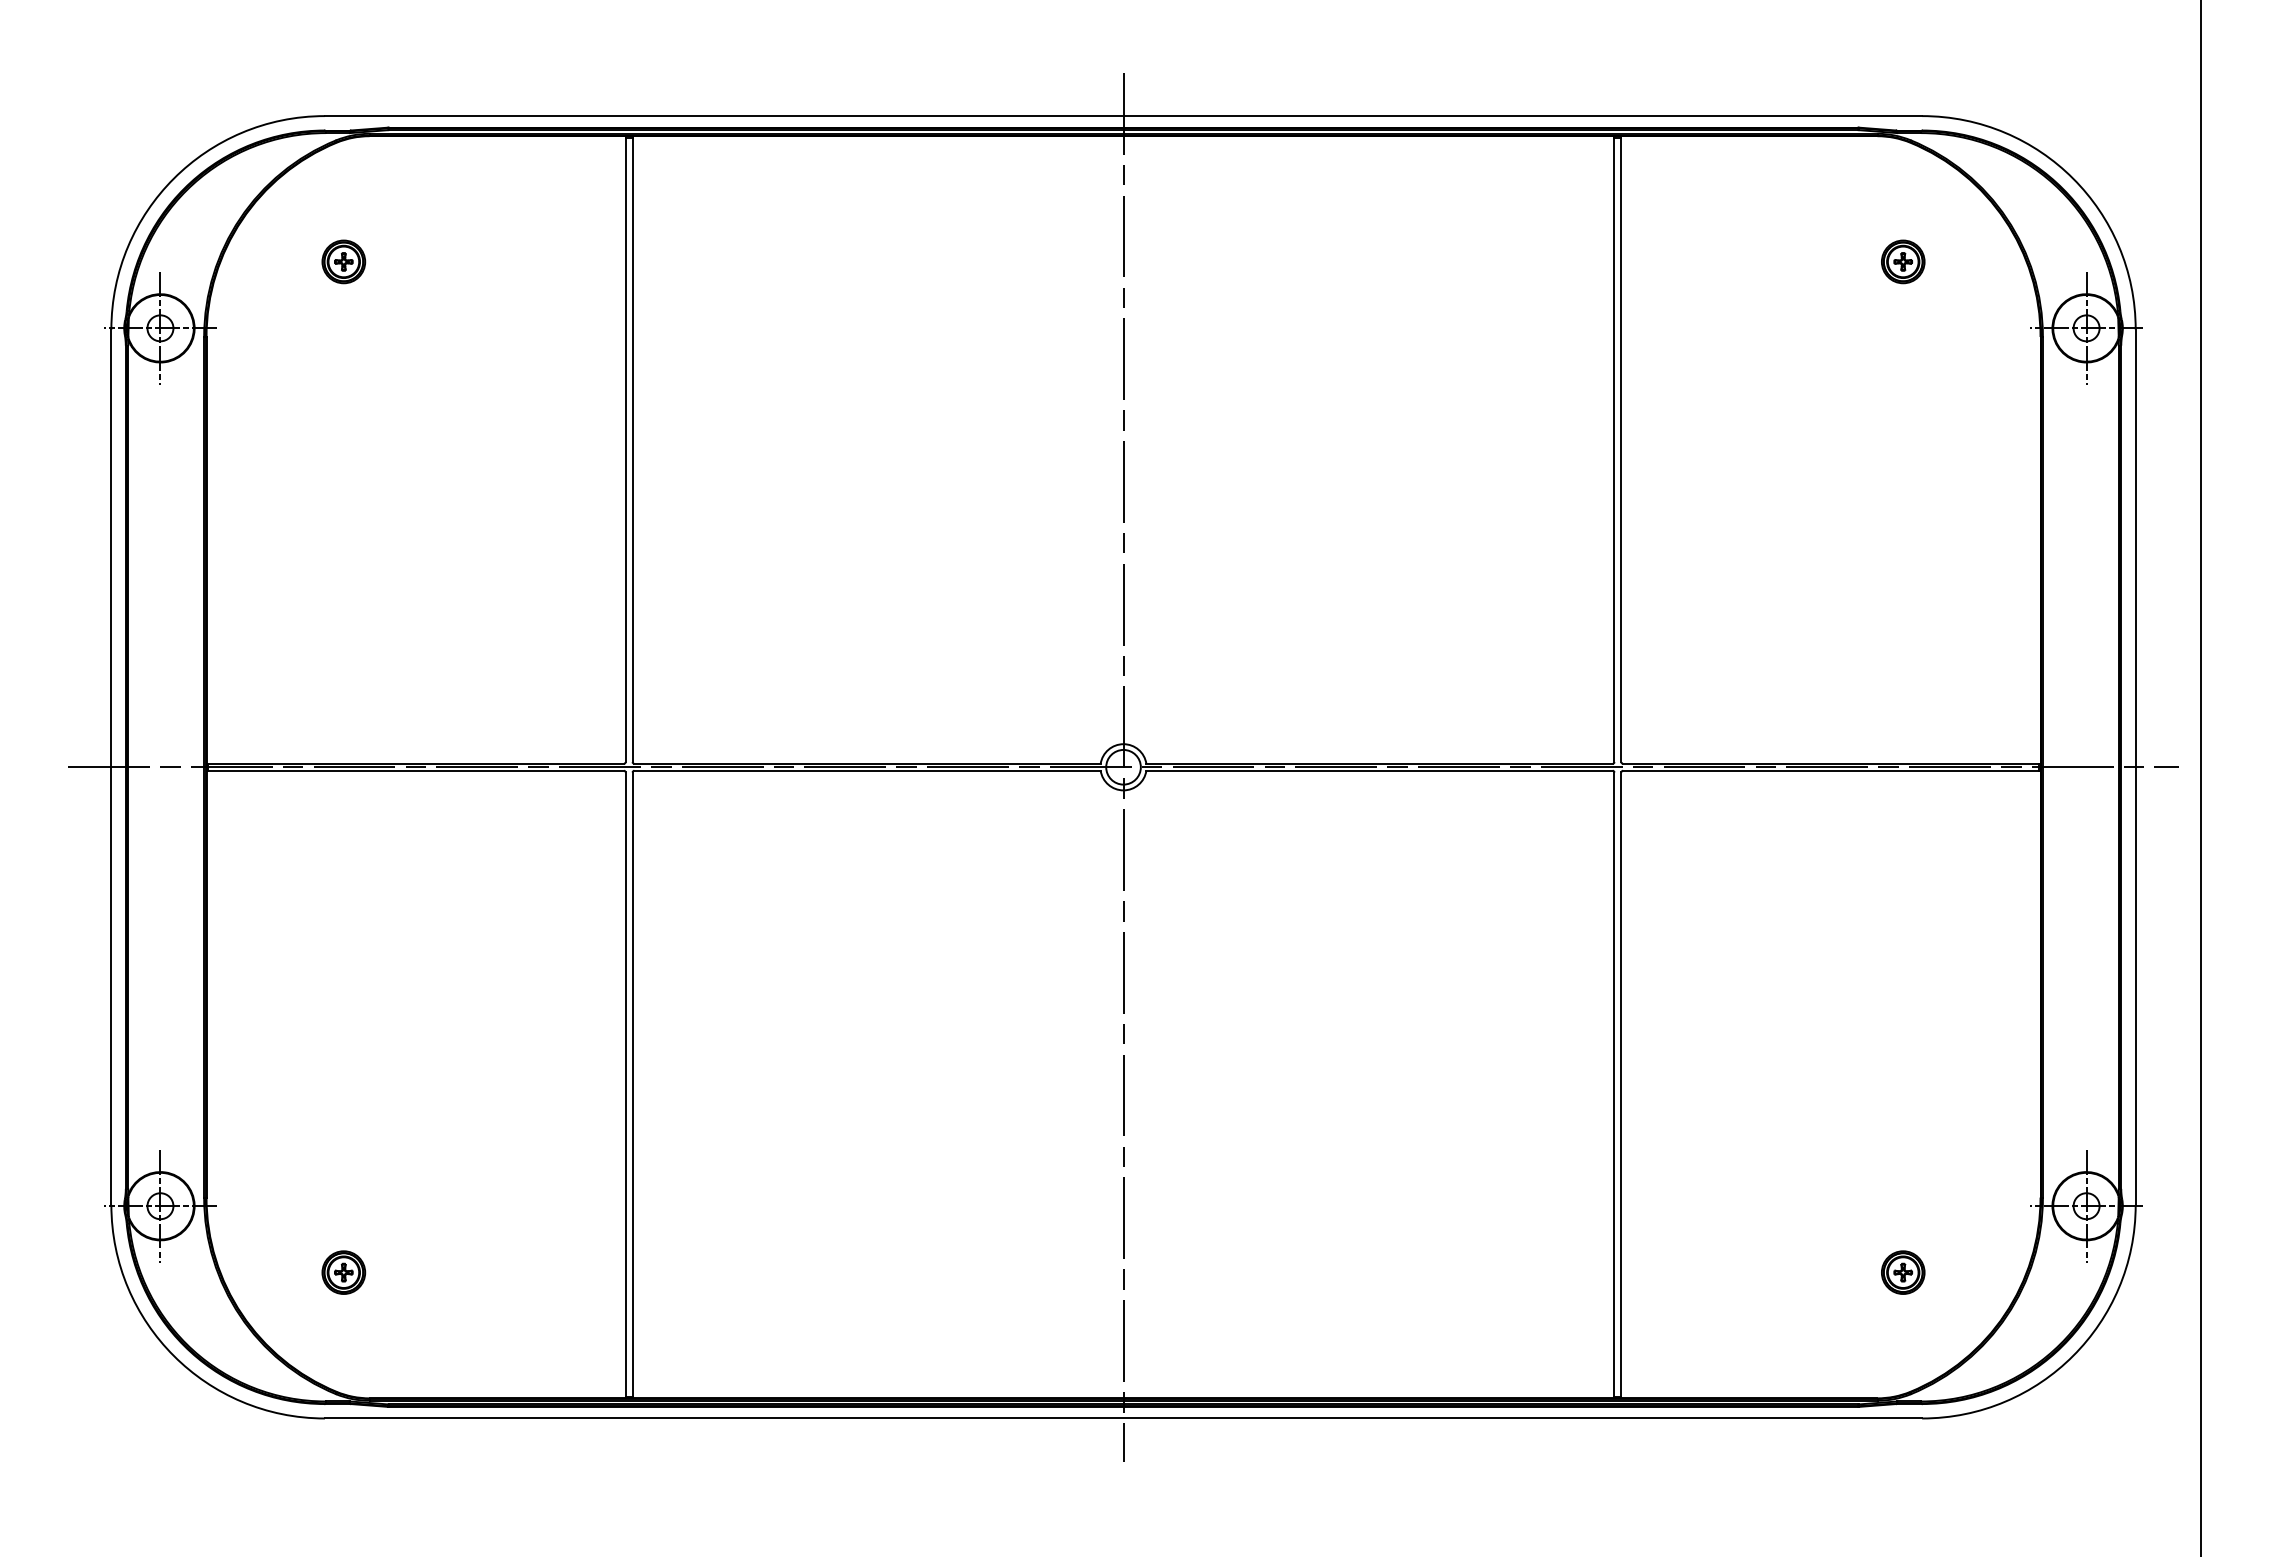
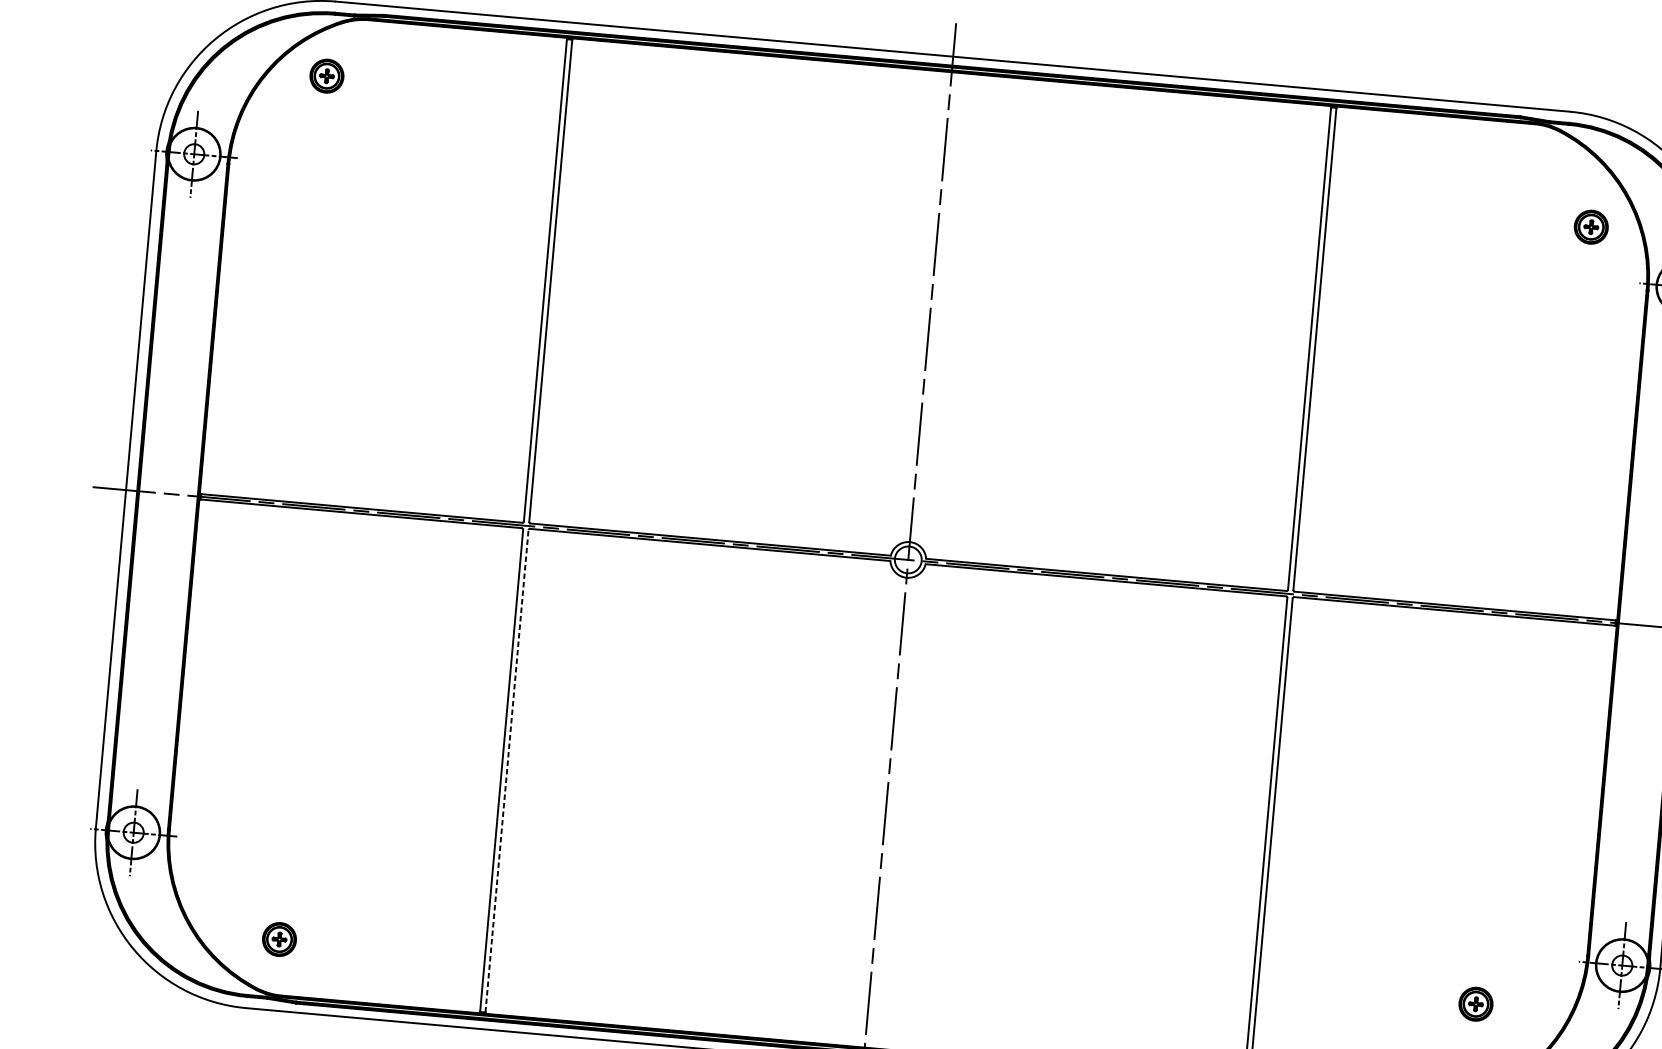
part: (343, 261) -> (326, 75), moved
part: (1903, 261) -> (1591, 226), moved
line: (632, 1084) -> (506, 771), solid -> dashed
part: (343, 1272) -> (279, 939), moved

